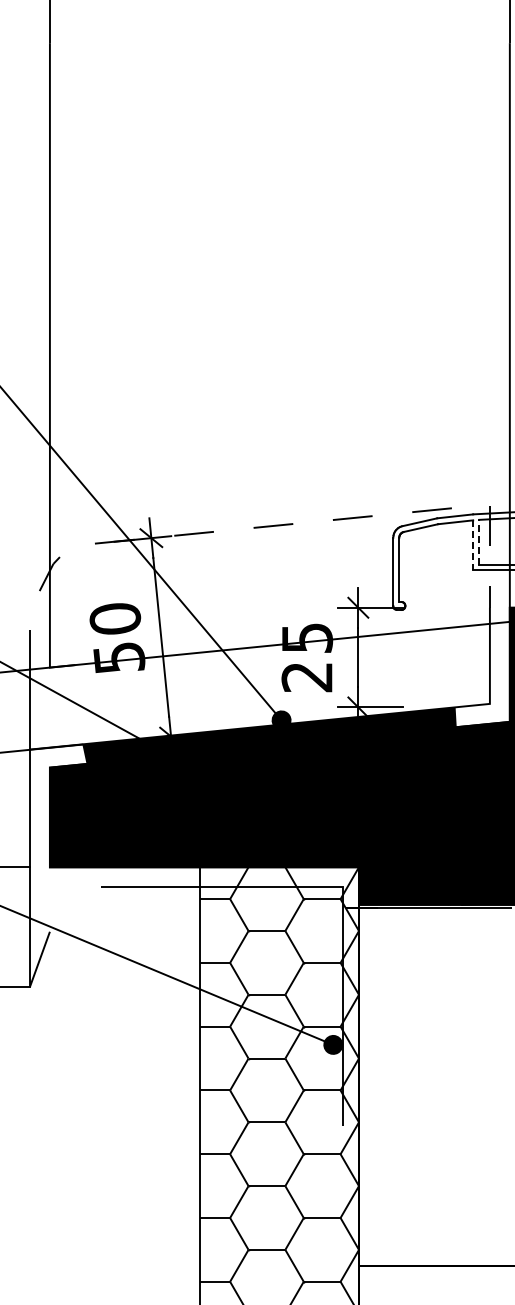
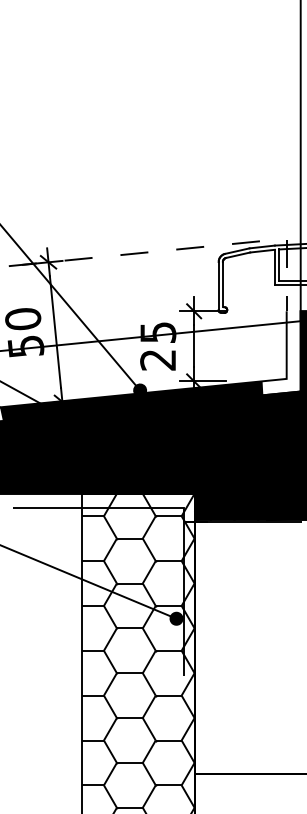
line: (479, 541) -> (279, 264), dashed -> solid
line: (473, 545) -> (275, 267), dashed -> solid

